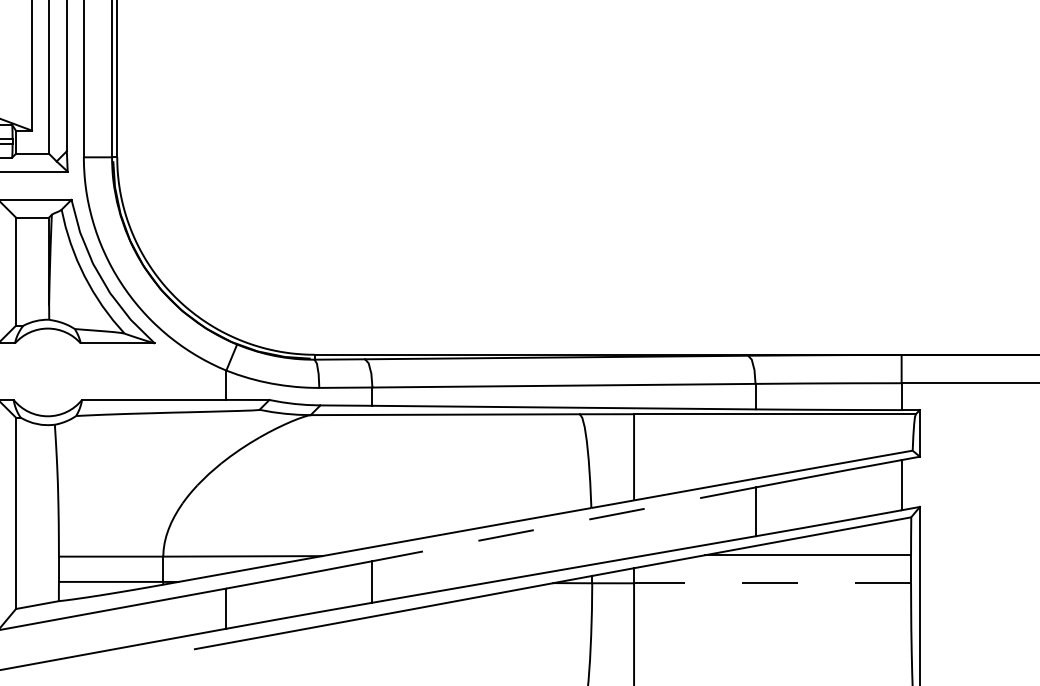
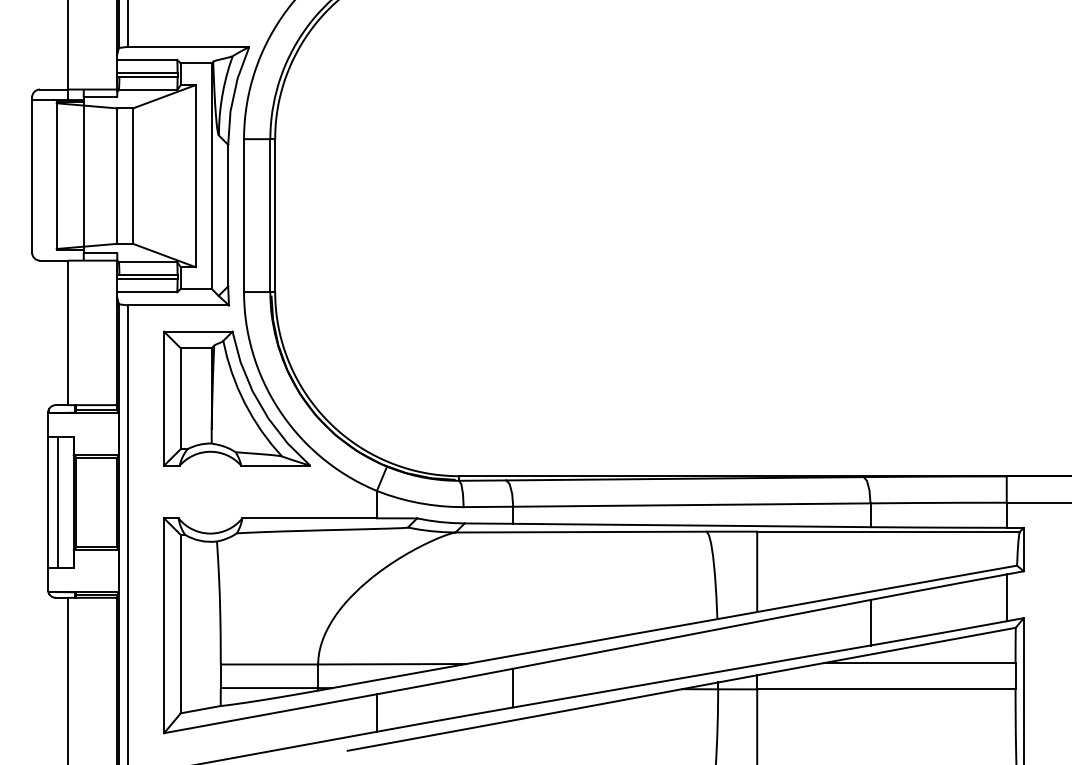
line: (563, 524) -> (691, 634), dashed -> solid
line: (771, 583) -> (885, 689), dashed -> solid

